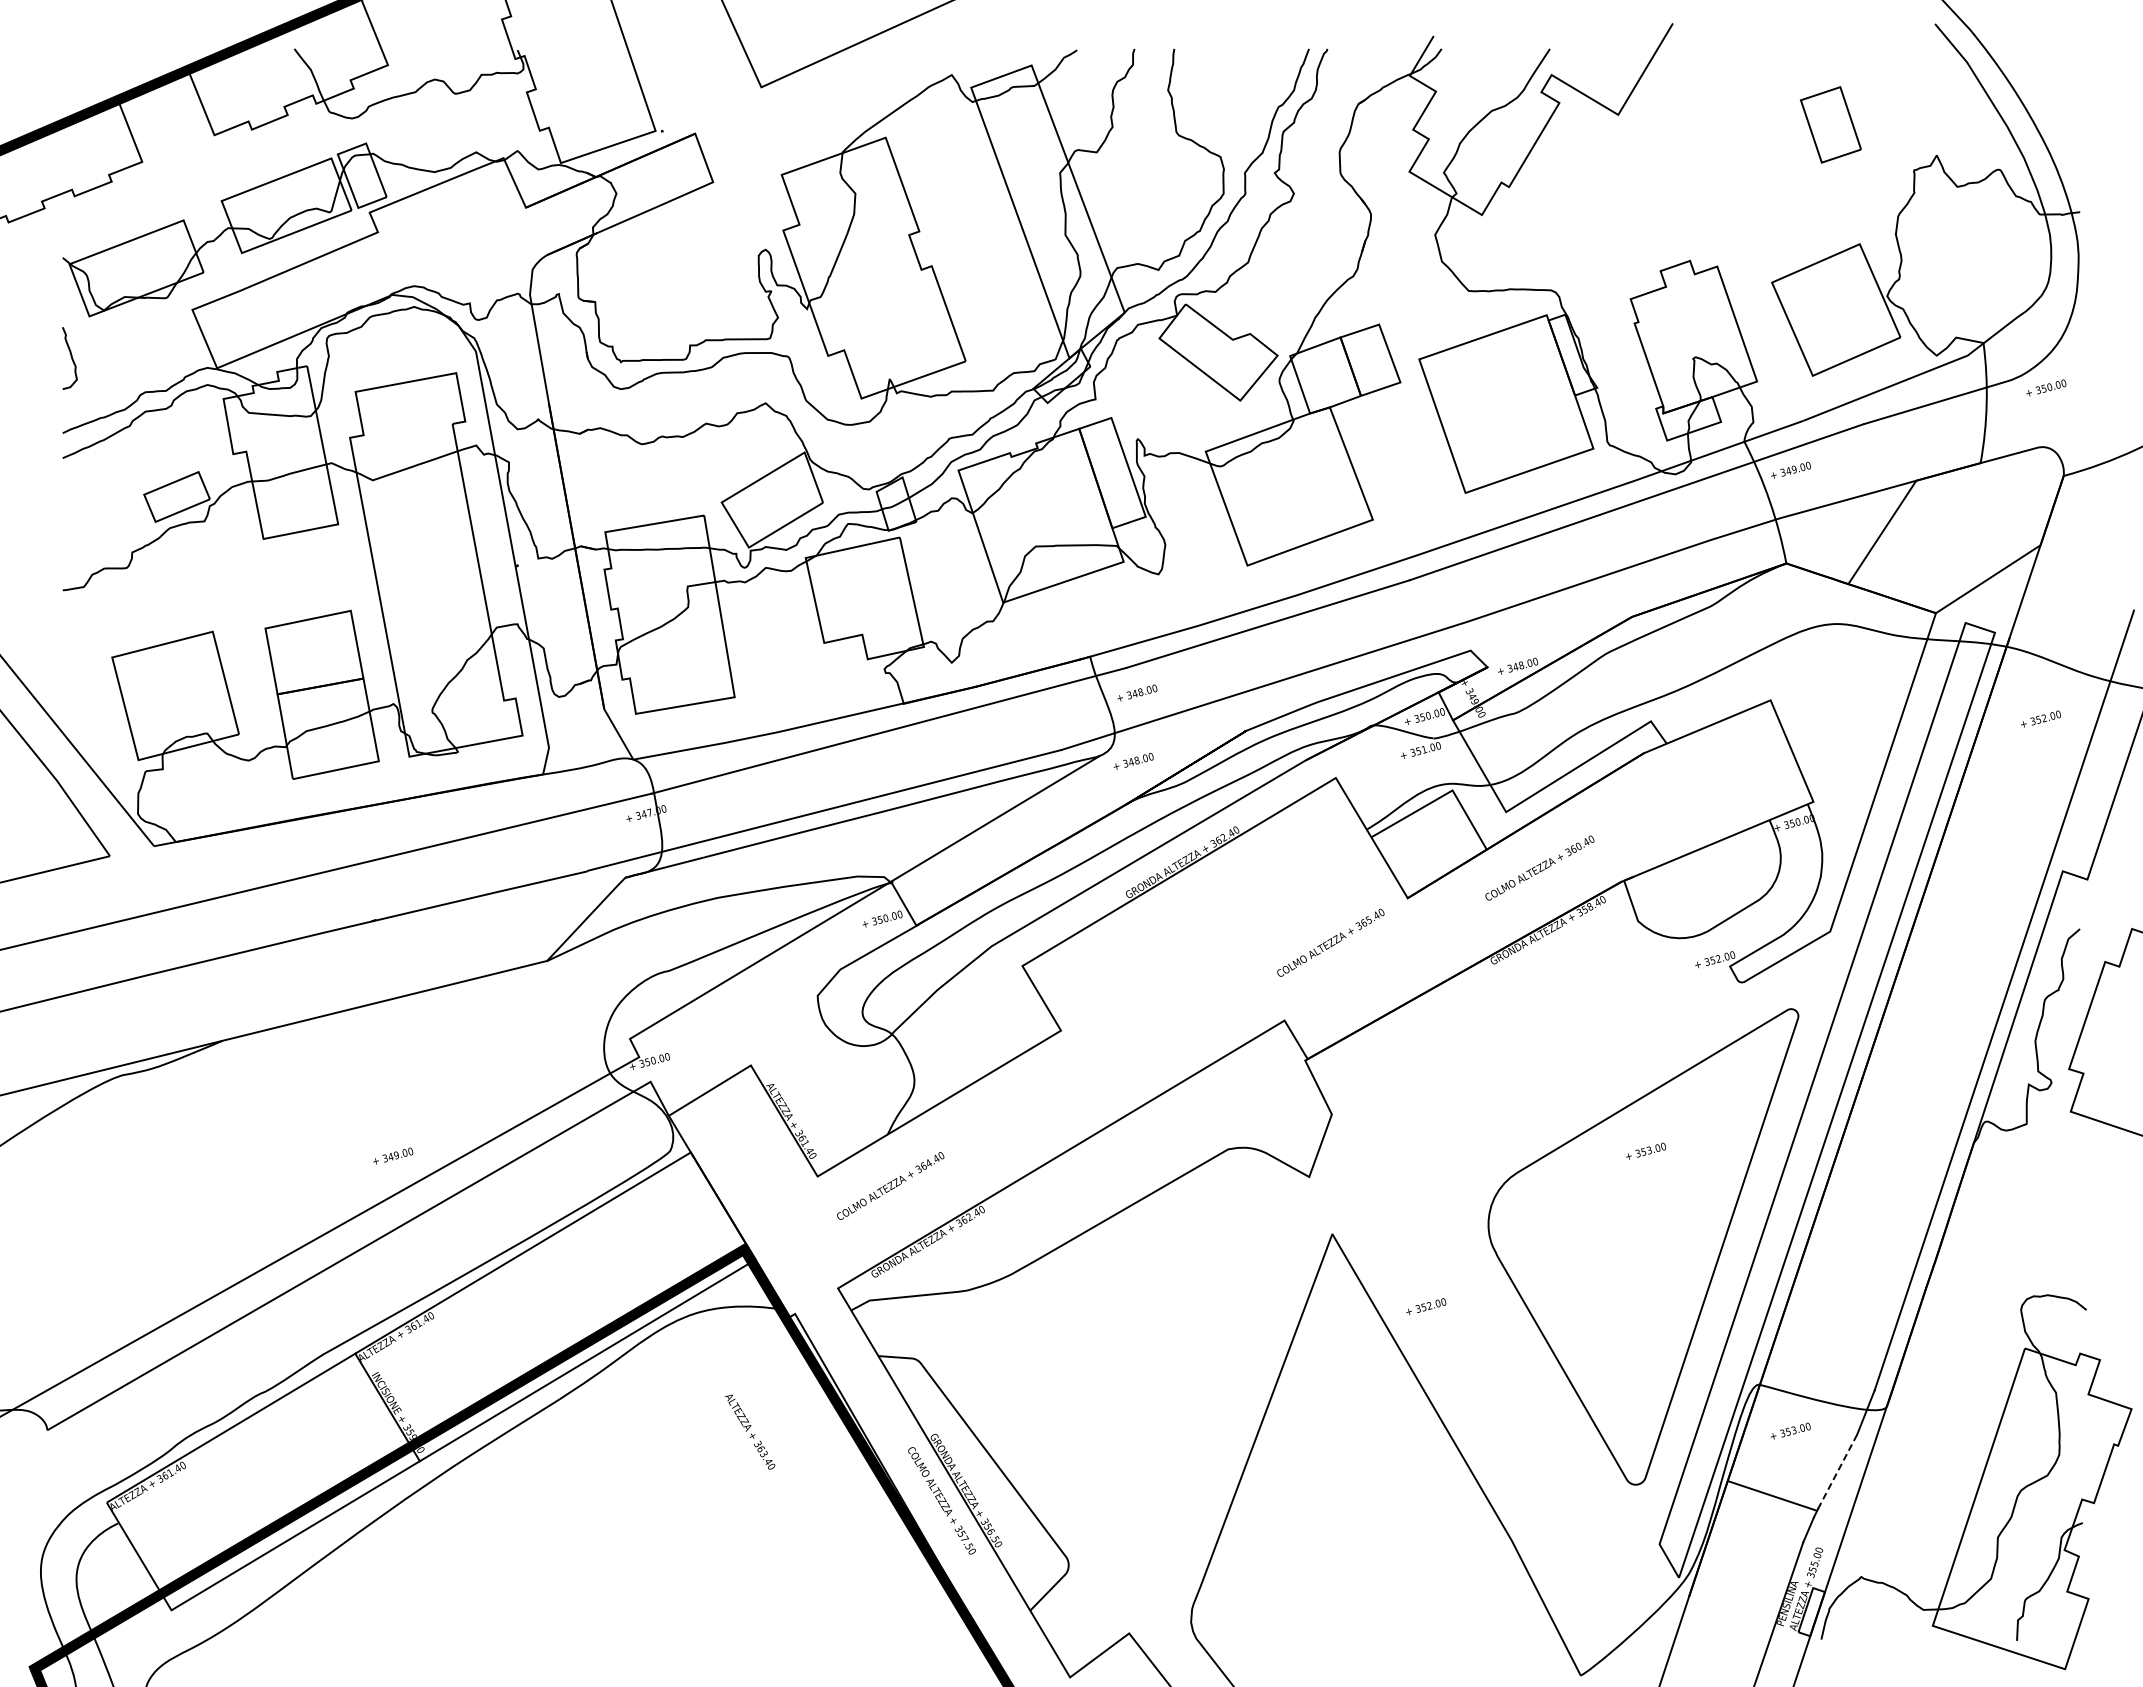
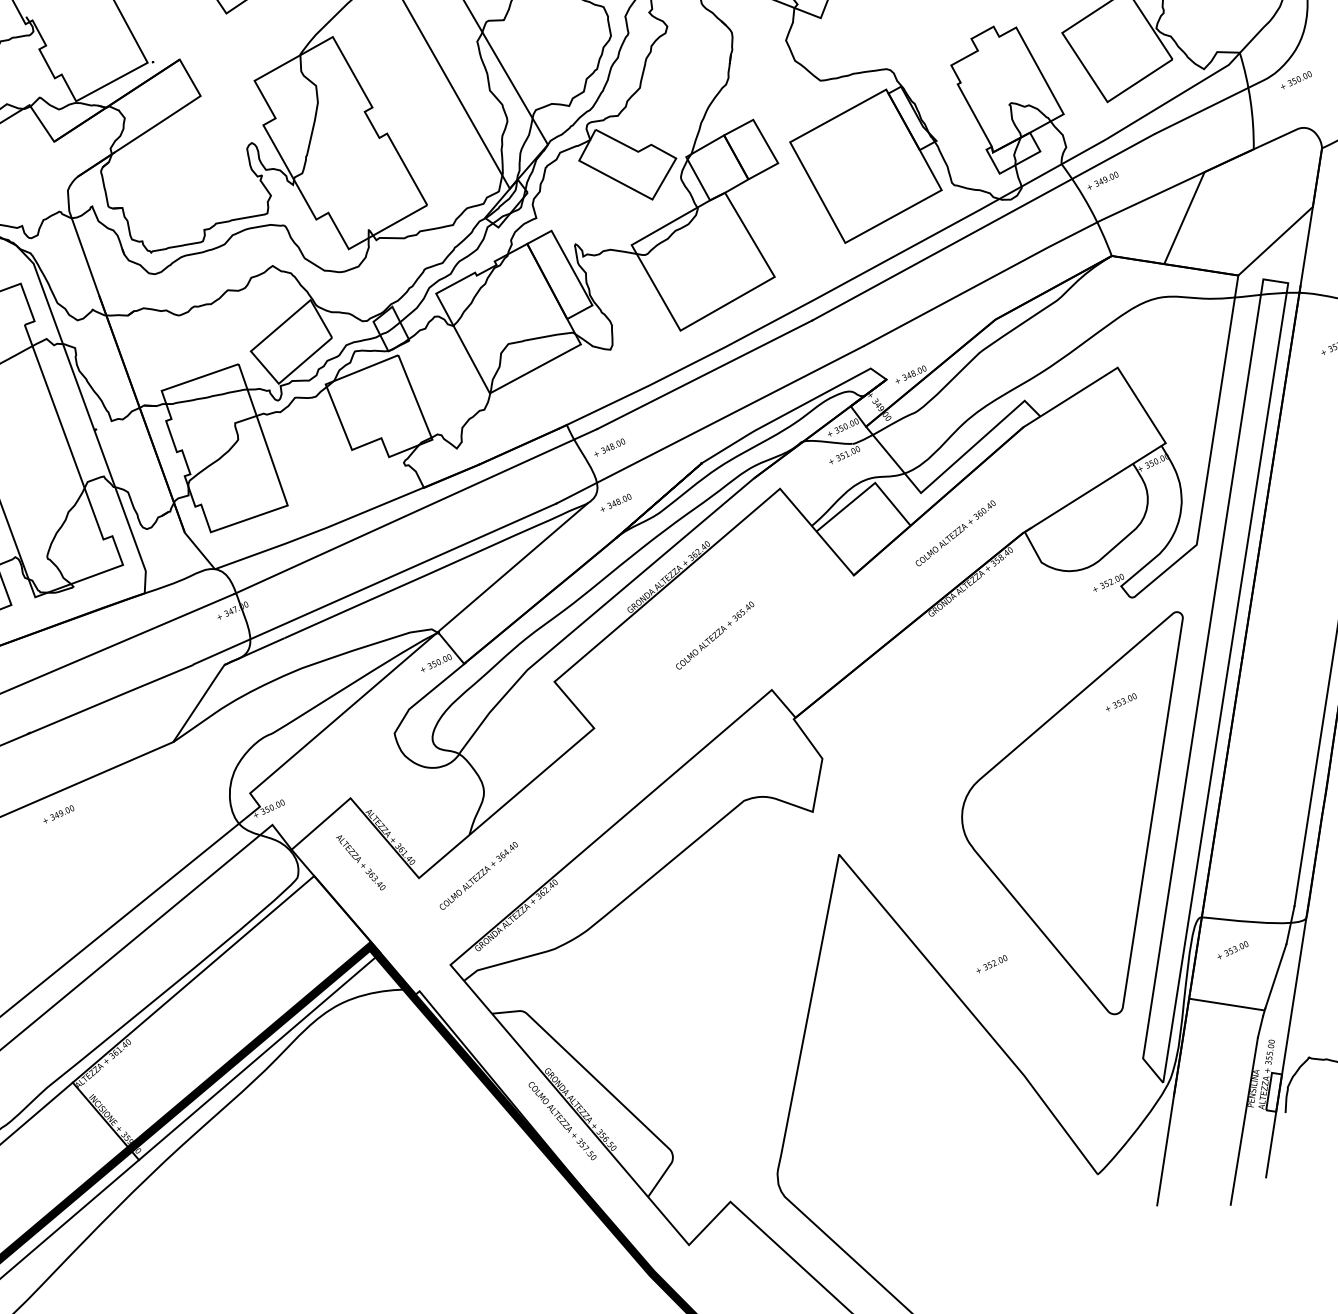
text: (1330, 942) -> (714, 635), moved
text: (1645, 1150) -> (1120, 701), moved
text: (393, 1155) -> (58, 813), moved
text: (1426, 1306) -> (991, 964), moved
text: (750, 1431) -> (361, 862), moved
line: (1837, 1471) -> (1275, 976), dashed -> solid

